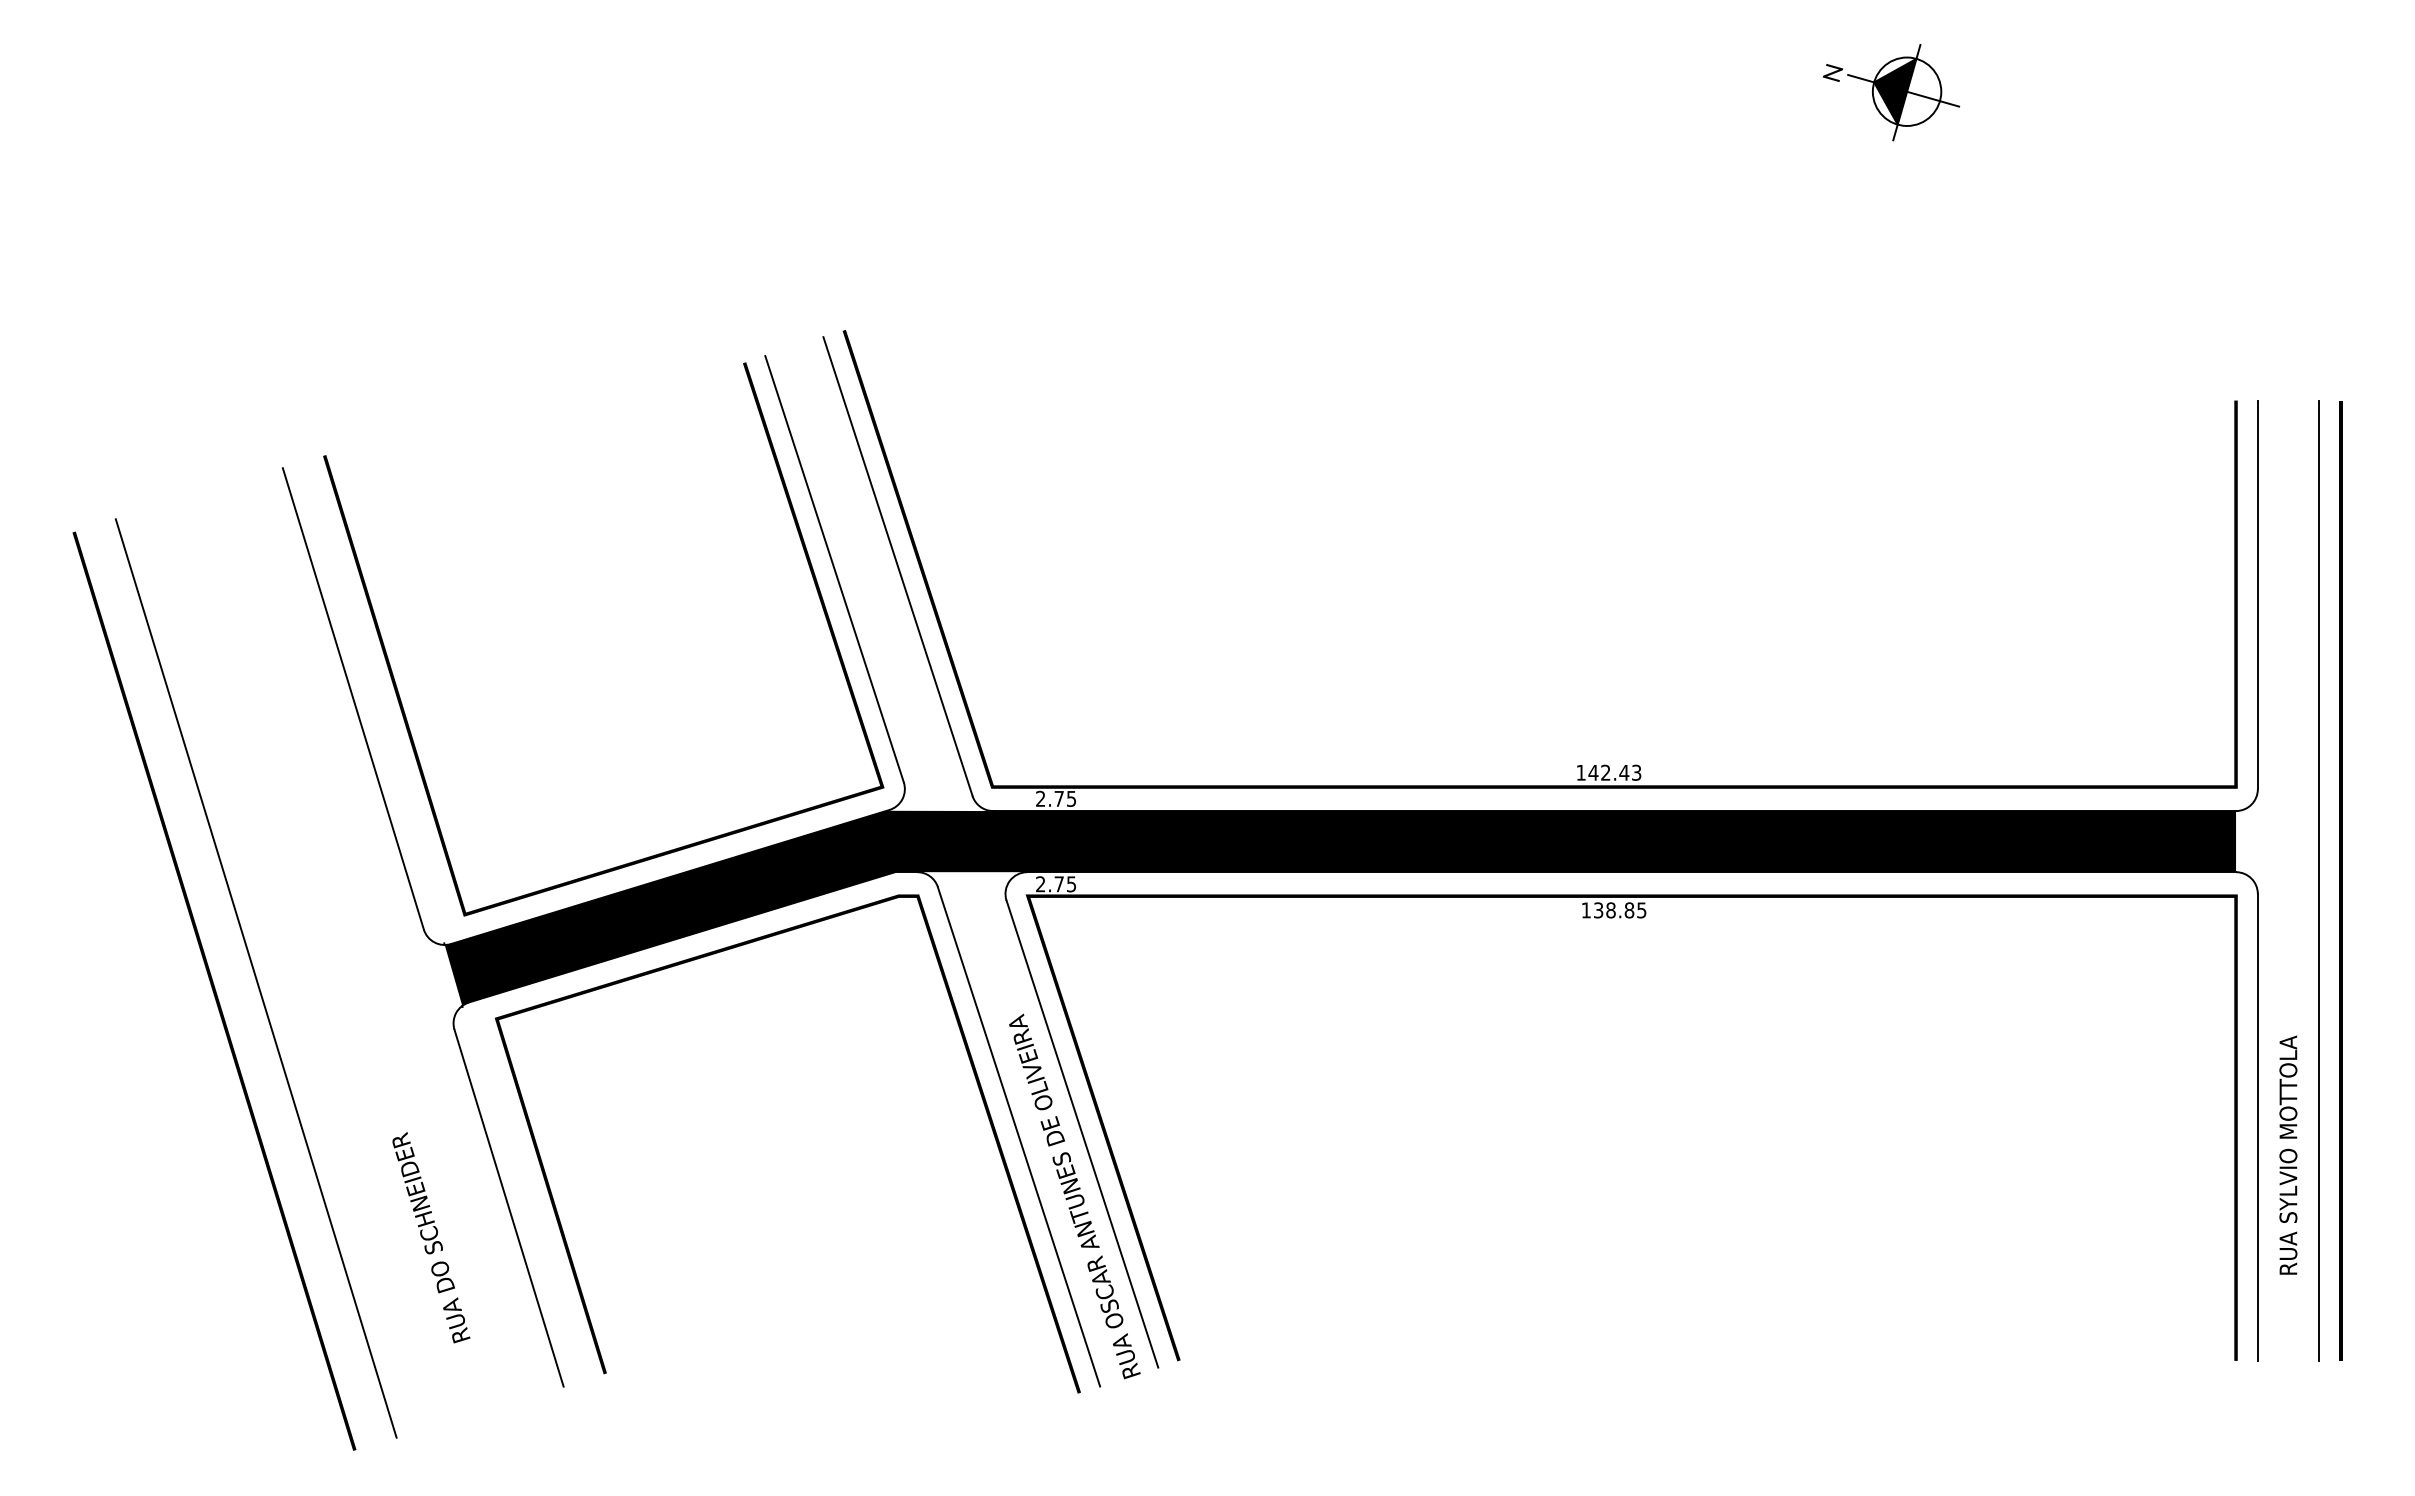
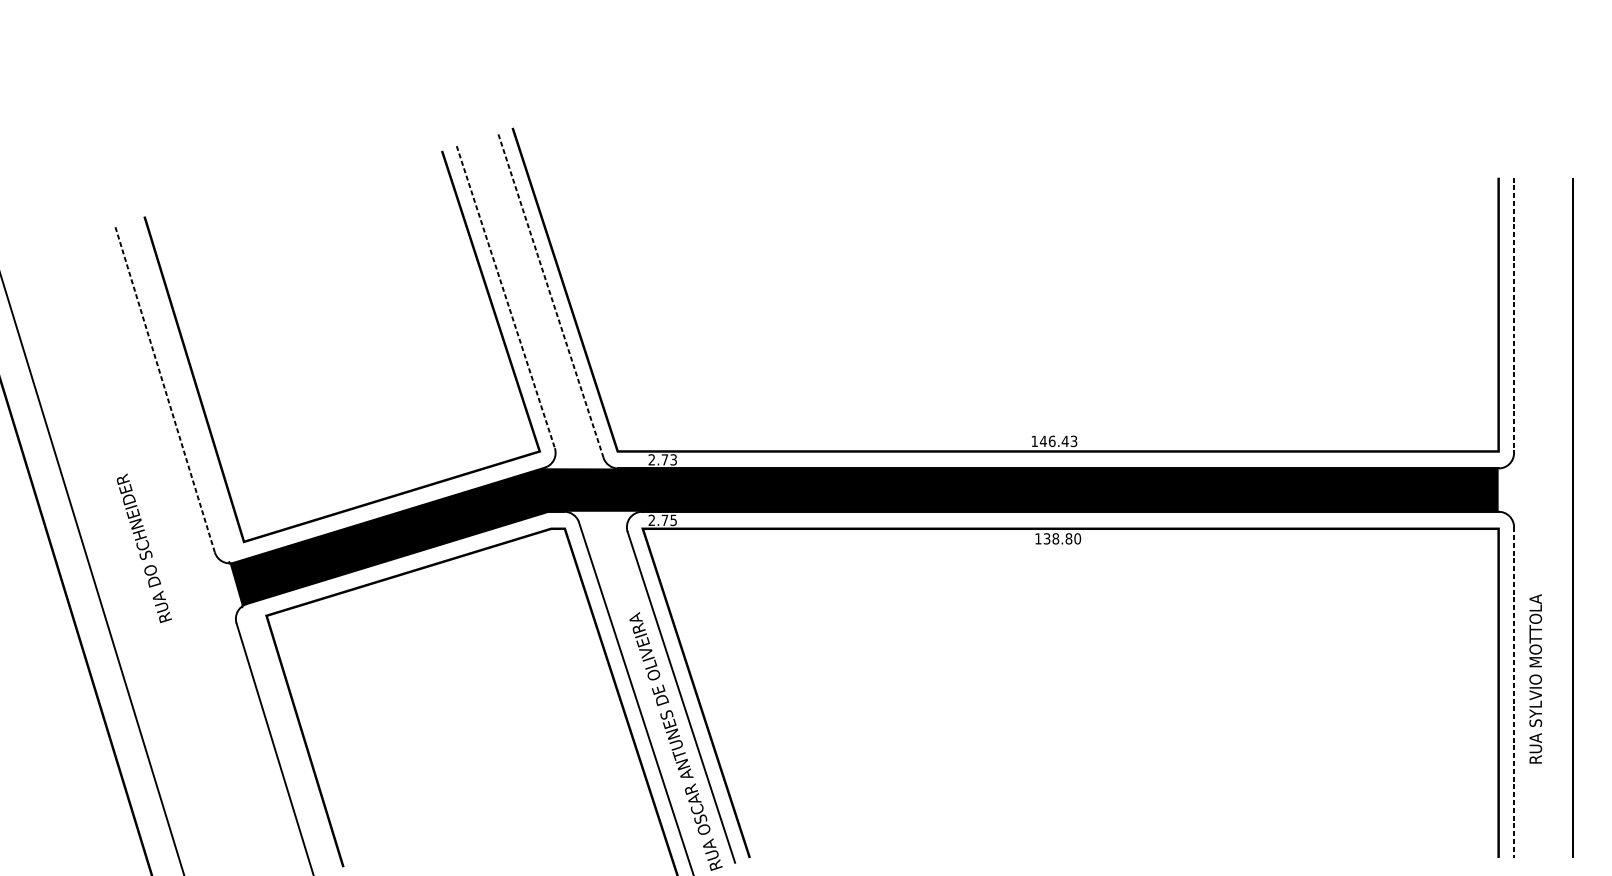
line: (897, 566) -> (550, 295), solid -> dashed
line: (834, 569) -> (505, 297), solid -> dashed
line: (2257, 595) -> (1513, 315), solid -> dashed
line: (353, 698) -> (165, 388), solid -> dashed
text: (1605, 772) -> (1051, 441), 142.43 -> 146.43
text: (1071, 797) -> (673, 458), 2.75 -> 2.73
line: (2318, 880) -> (1557, 517), removed
text: (1641, 910) -> (1077, 538), 138.85 -> 138.80
line: (2257, 1127) -> (1513, 692), solid -> dashed
text: (2288, 1154) -> (1535, 678), moved
text: (431, 1237) -> (144, 548), moved

